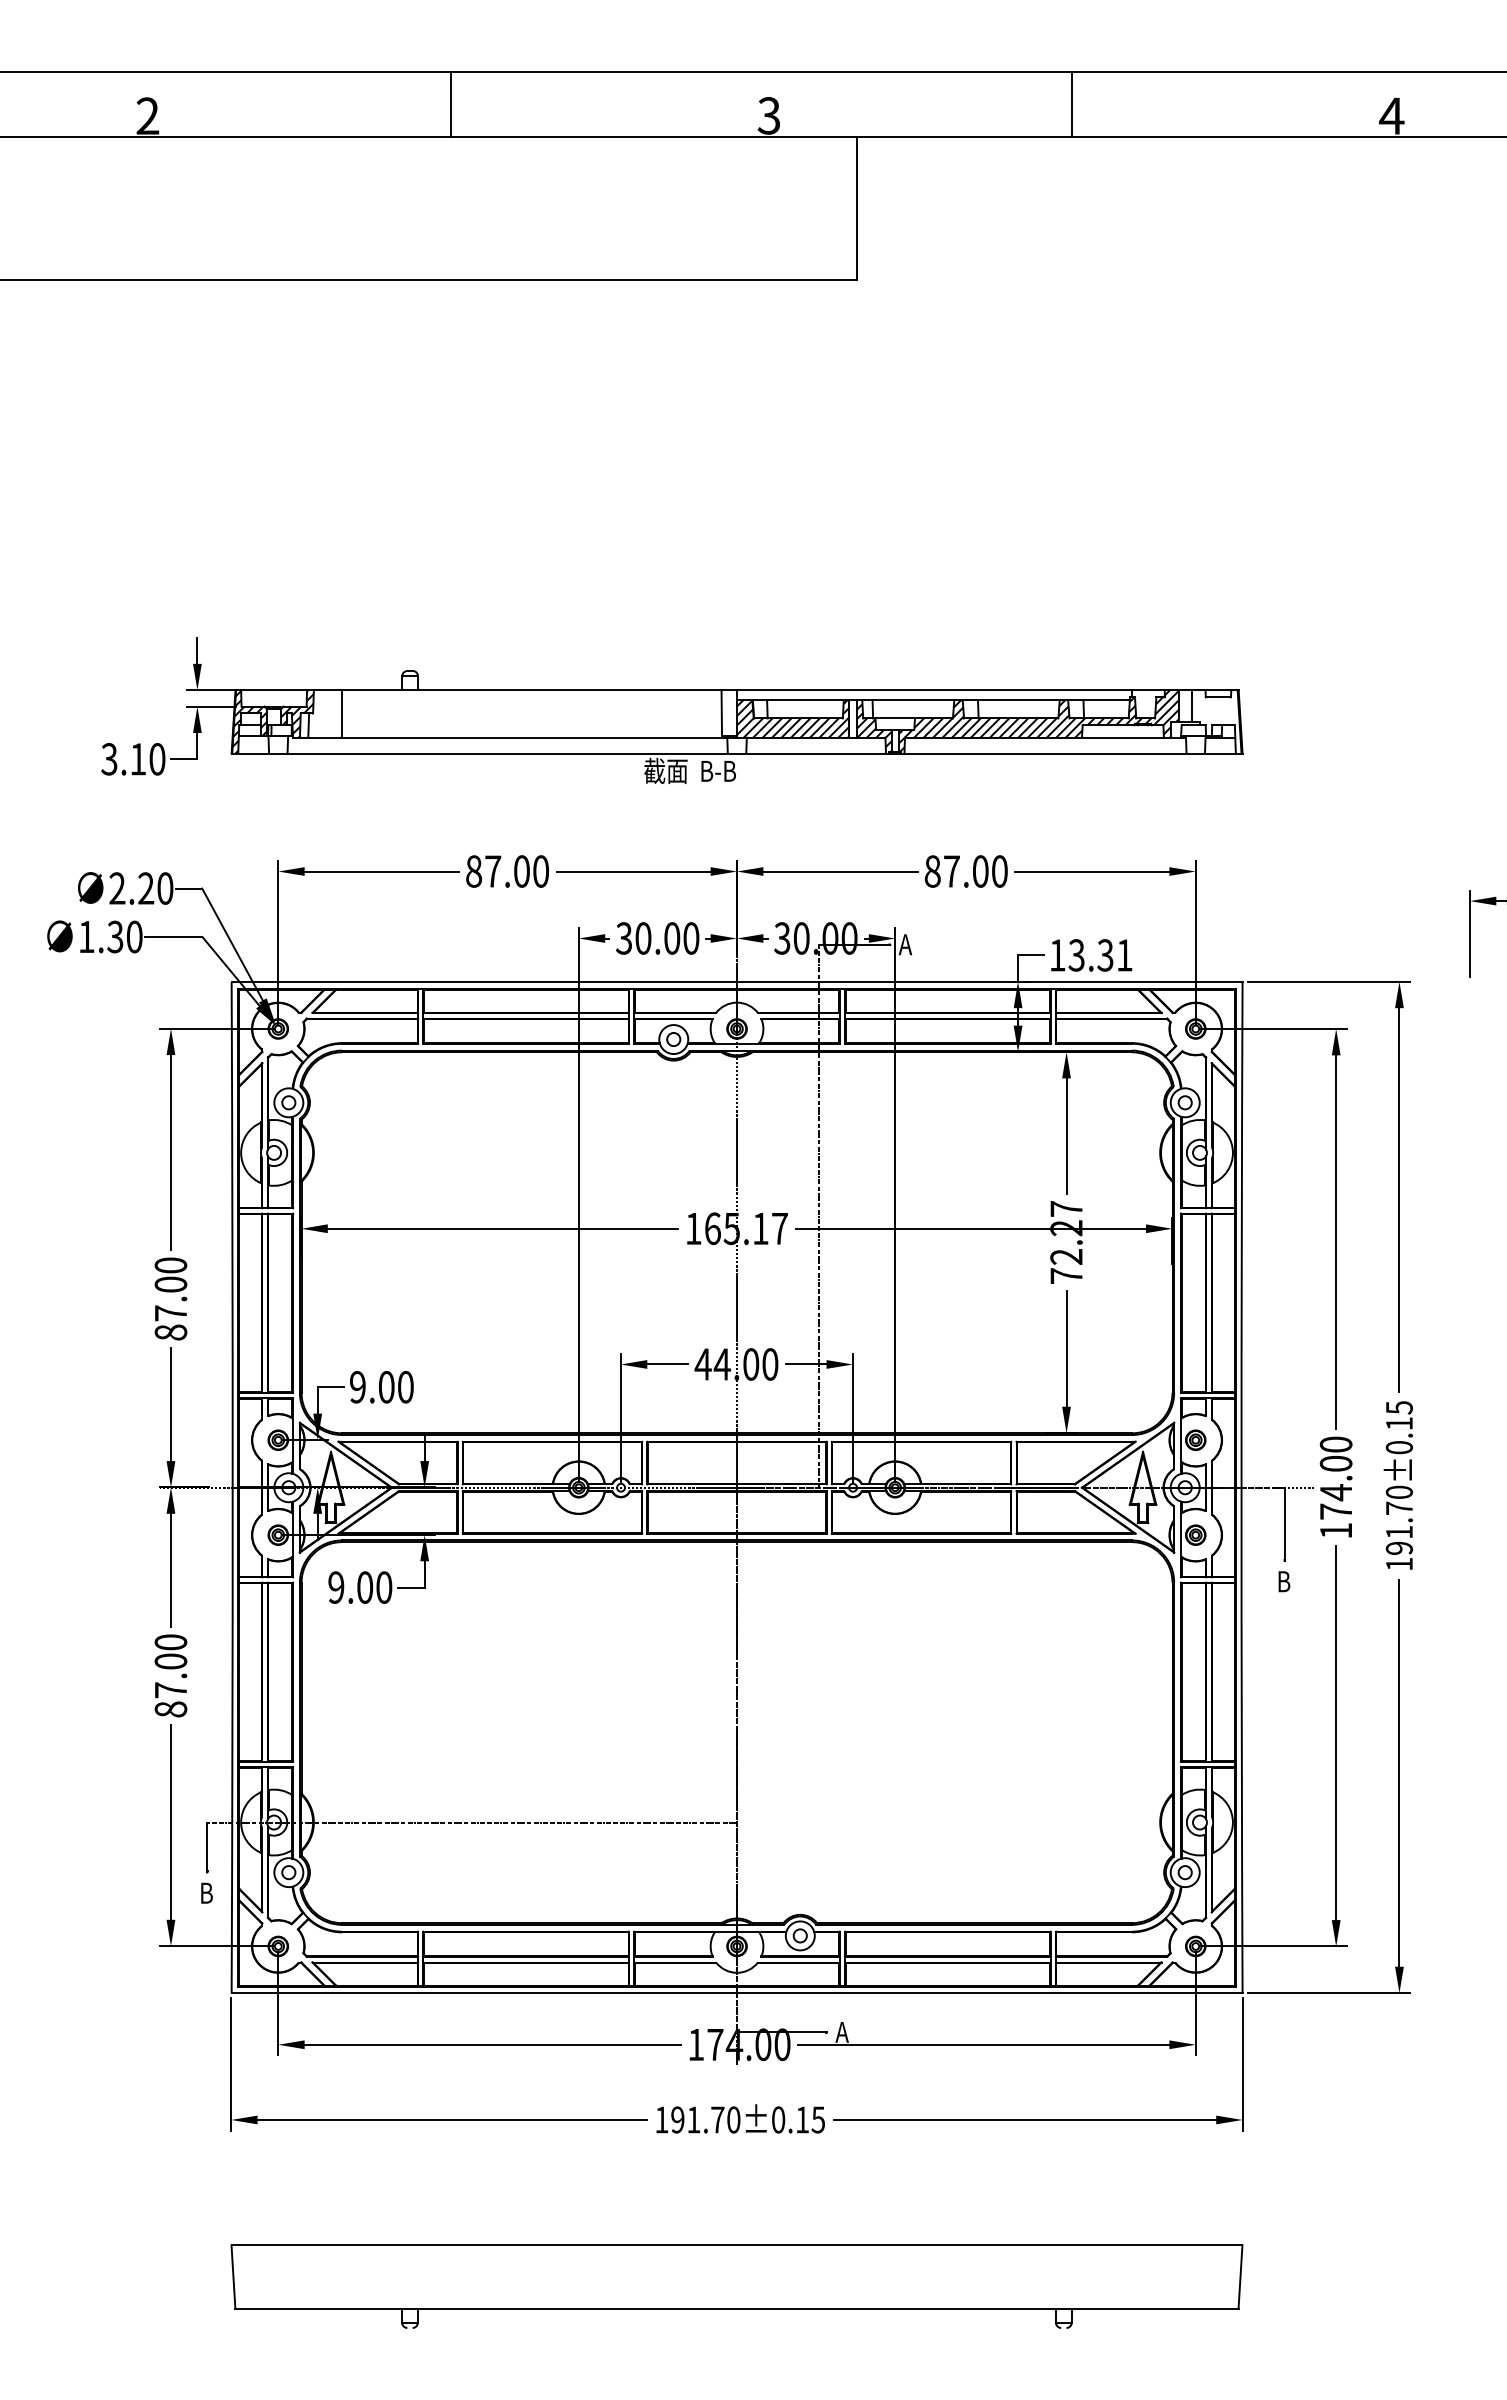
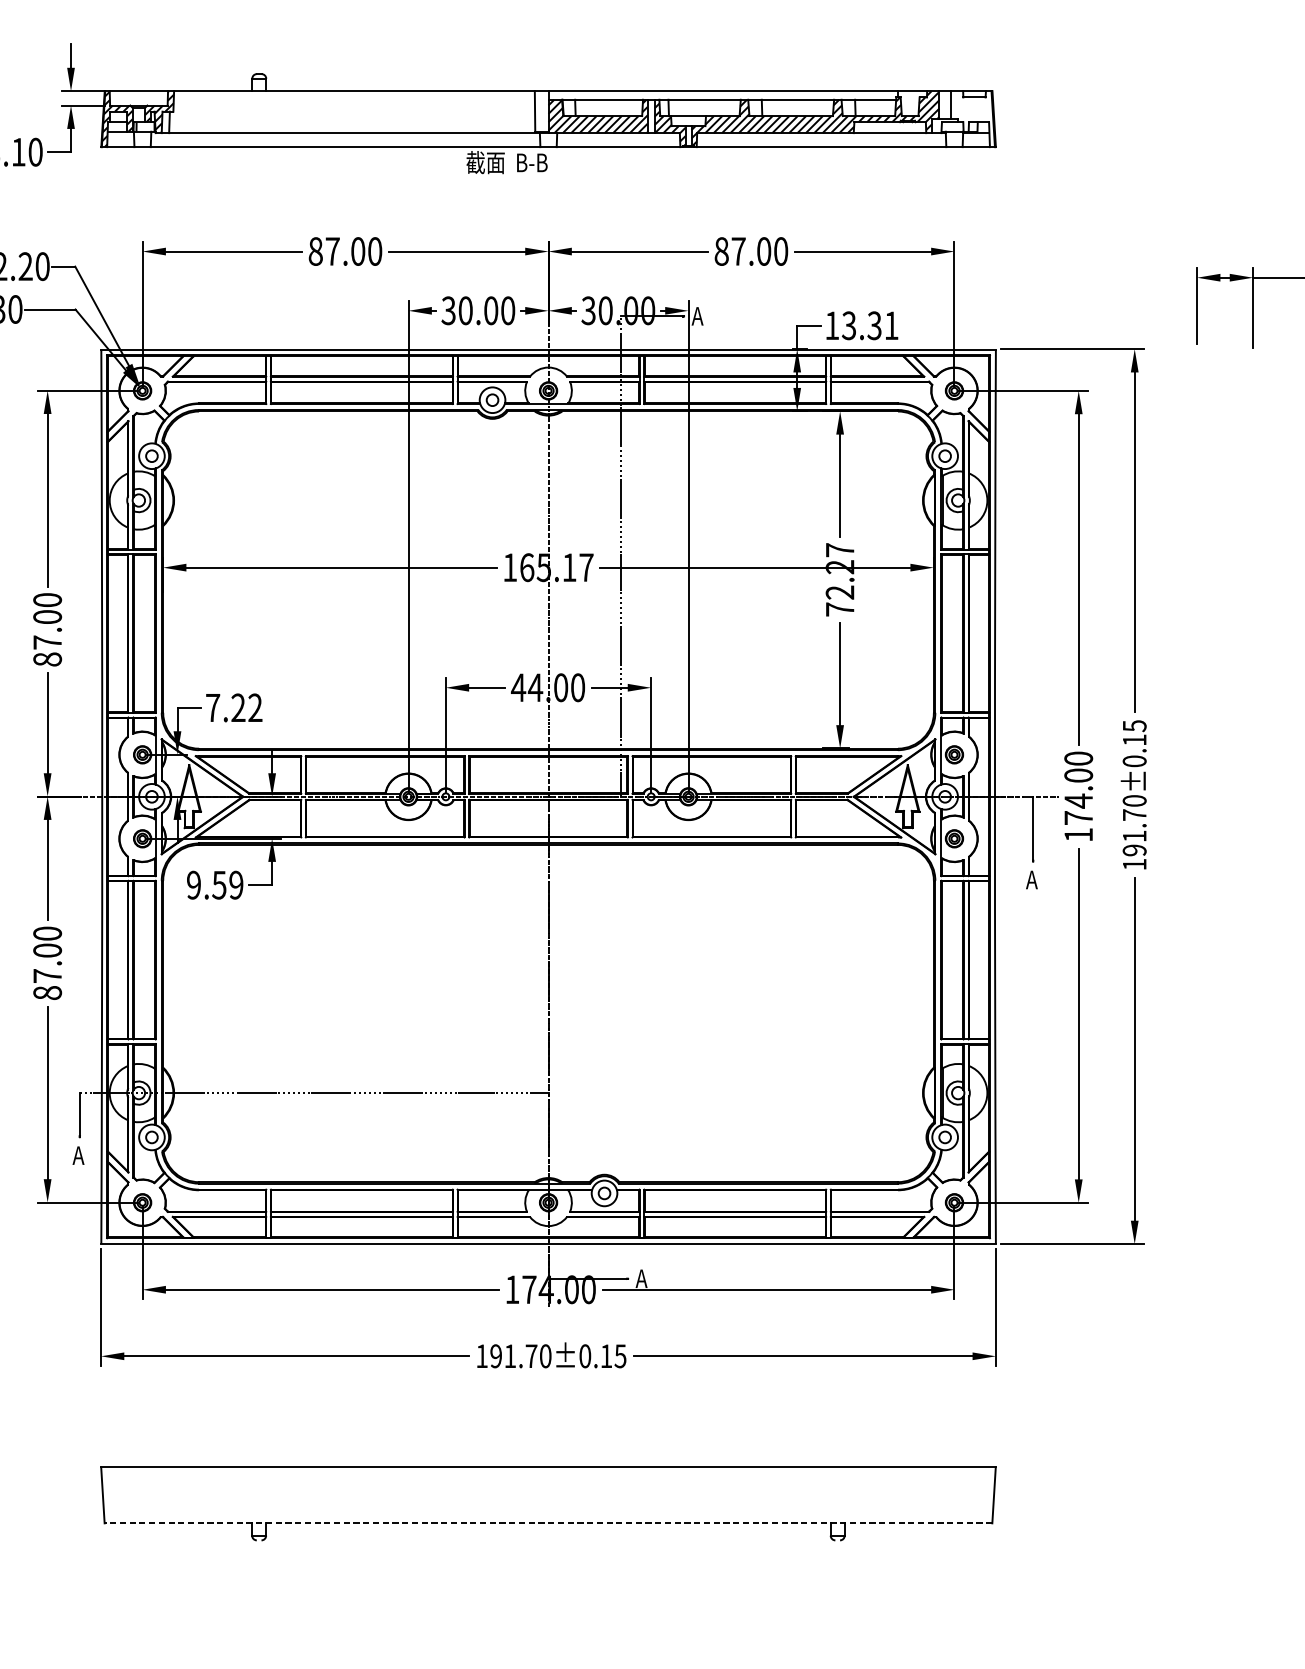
line: (342, 713) -> (199, 111), removed
text: (381, 1387) -> (233, 708), 9.00 -> 7.22
text: (1283, 1581) -> (1032, 879), B -> A
text: (374, 1587) -> (227, 885), 9.00 -> 9.59
text: (205, 1892) -> (78, 1155), B -> A
line: (736, 2308) -> (548, 1523), solid -> dashed

